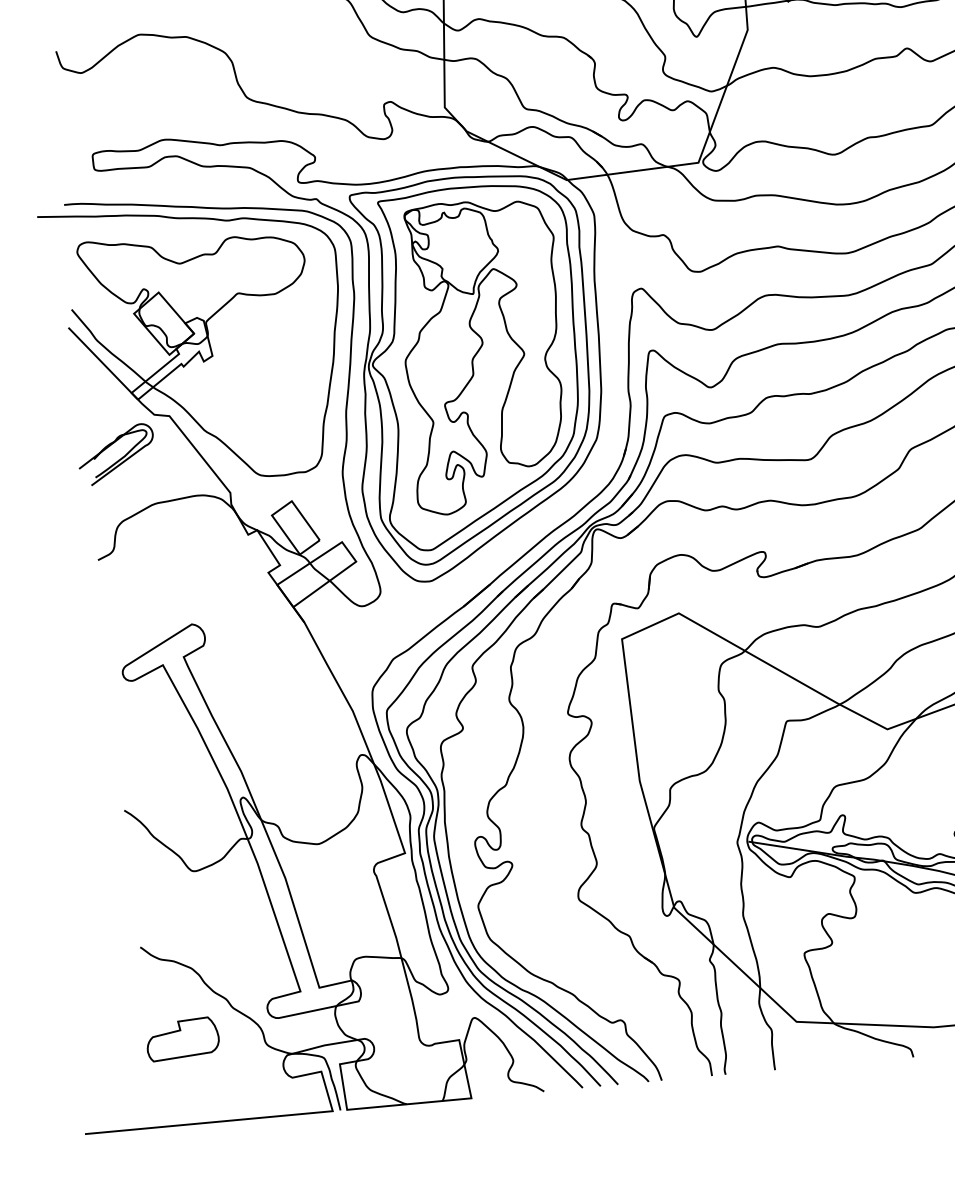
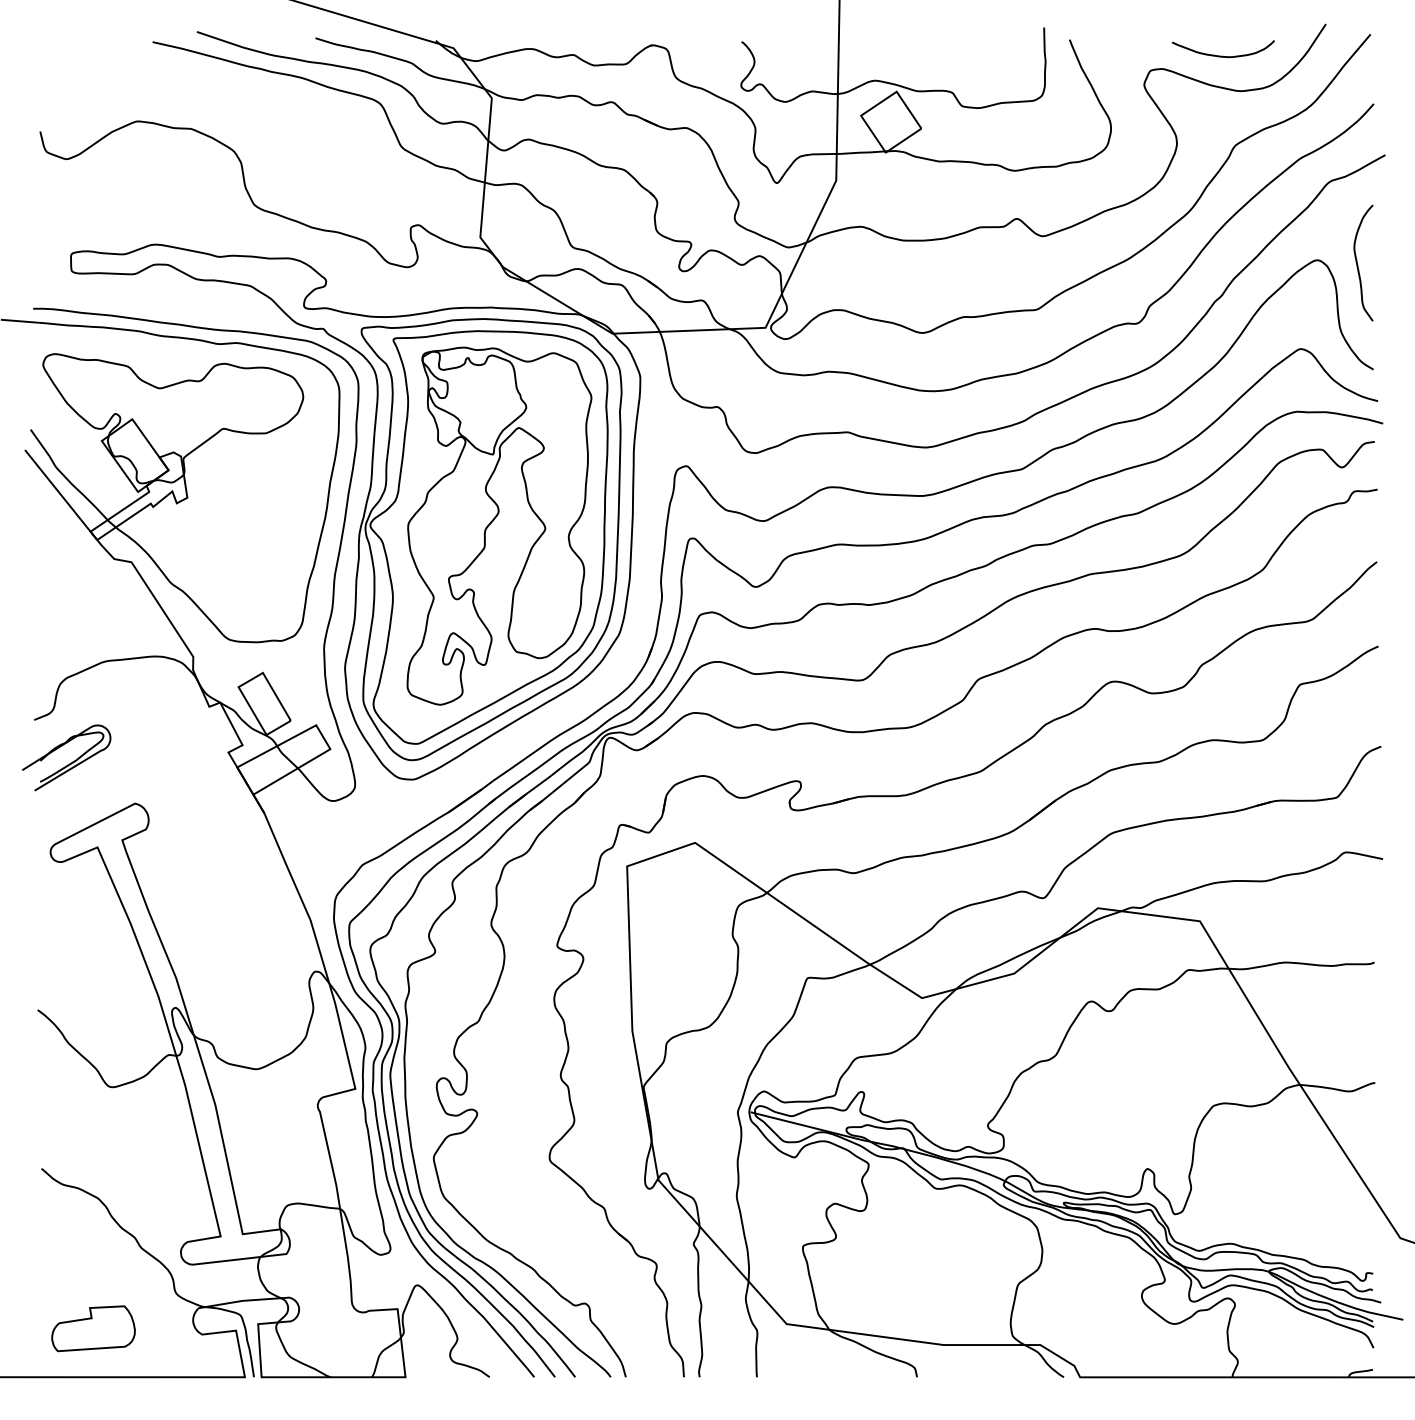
part: (120, 458) -> (70, 762), moved
part: (182, 1039) -> (93, 1328), moved

